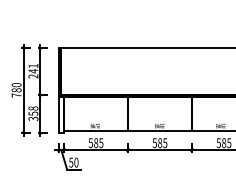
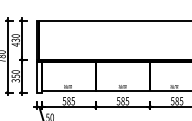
text: (33, 71) -> (15, 40), 241 -> 430
text: (34, 108) -> (16, 71), 358 -> 350

